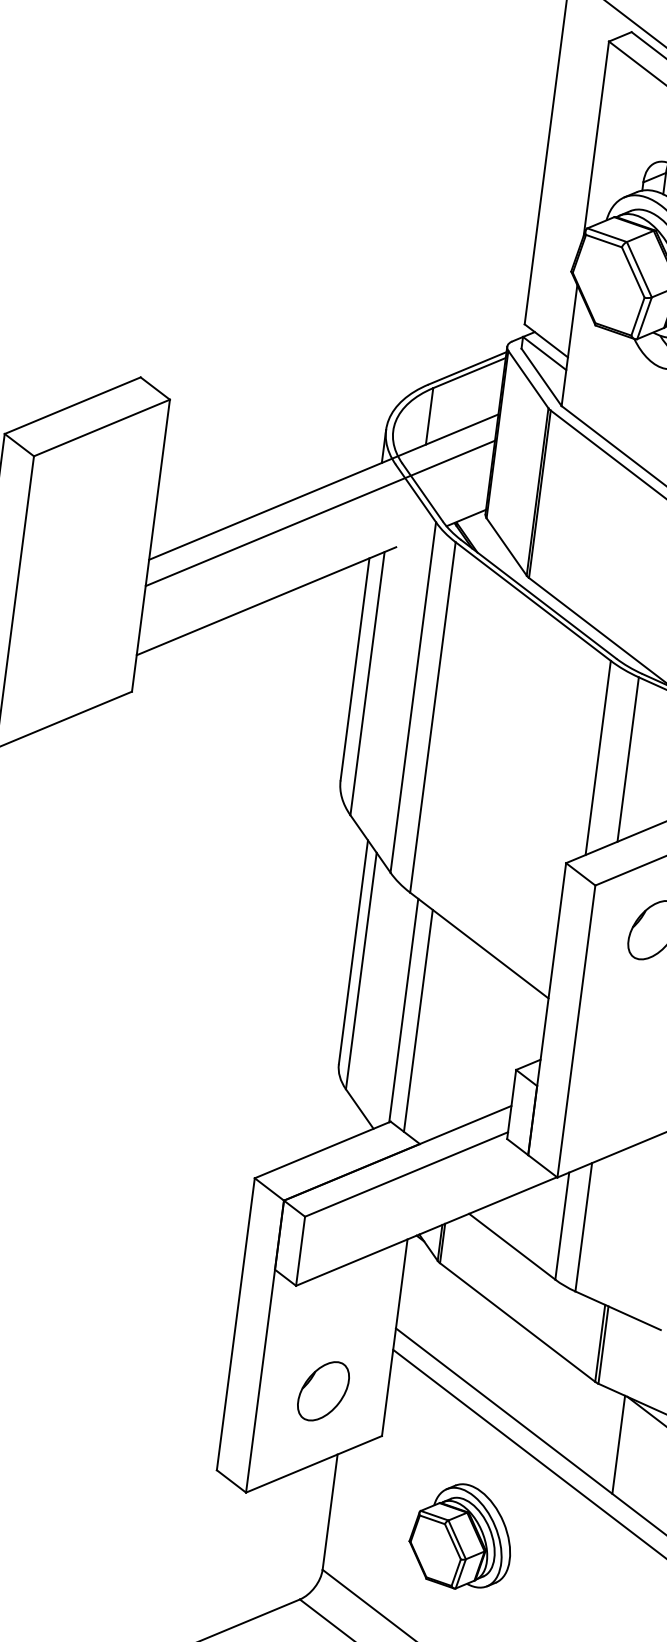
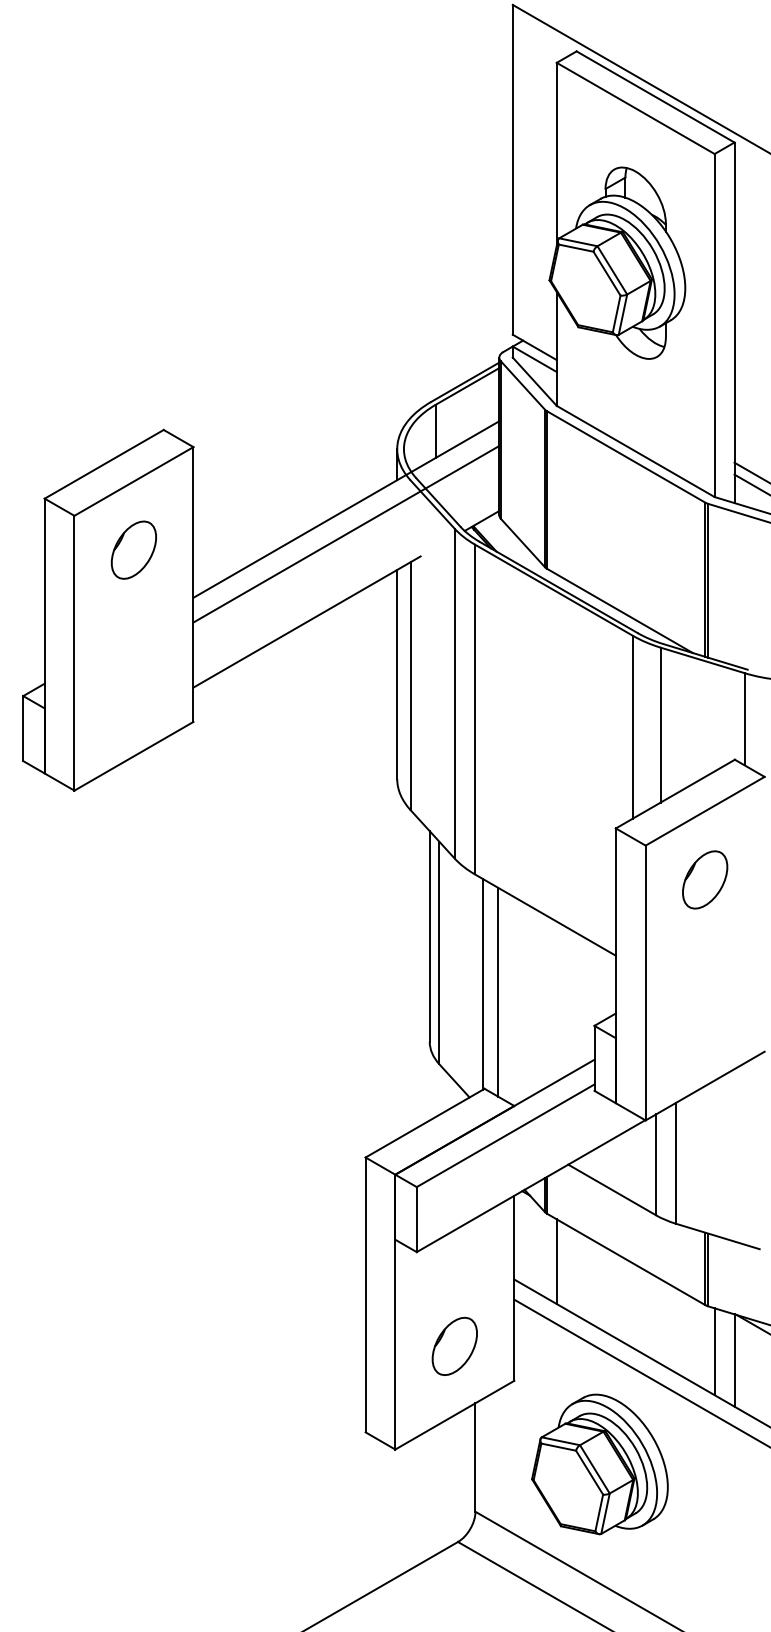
part: (92, 500) -> (133, 549), added
line: (443, 1315) -> (556, 1261), added
line: (598, 1432) -> (714, 1351), added
part: (460, 1536) -> (599, 1464), size x1.43

